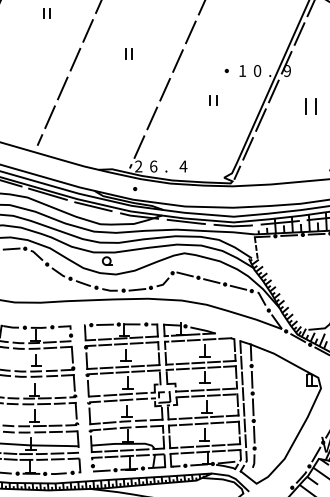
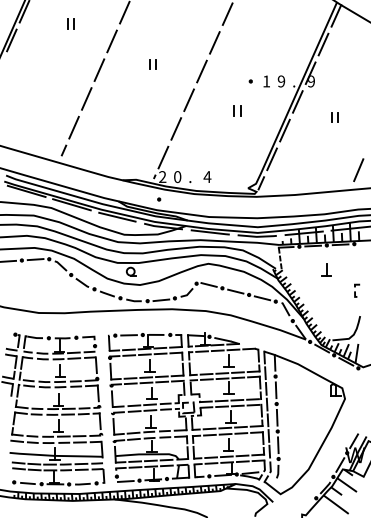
text: (257, 71) -> (281, 81), 0 -> 9
part: (310, 107) -> (334, 117), size x0.62
text: (153, 166) -> (177, 176), 6 -> 0
part: (302, 259) -> (326, 269), added

